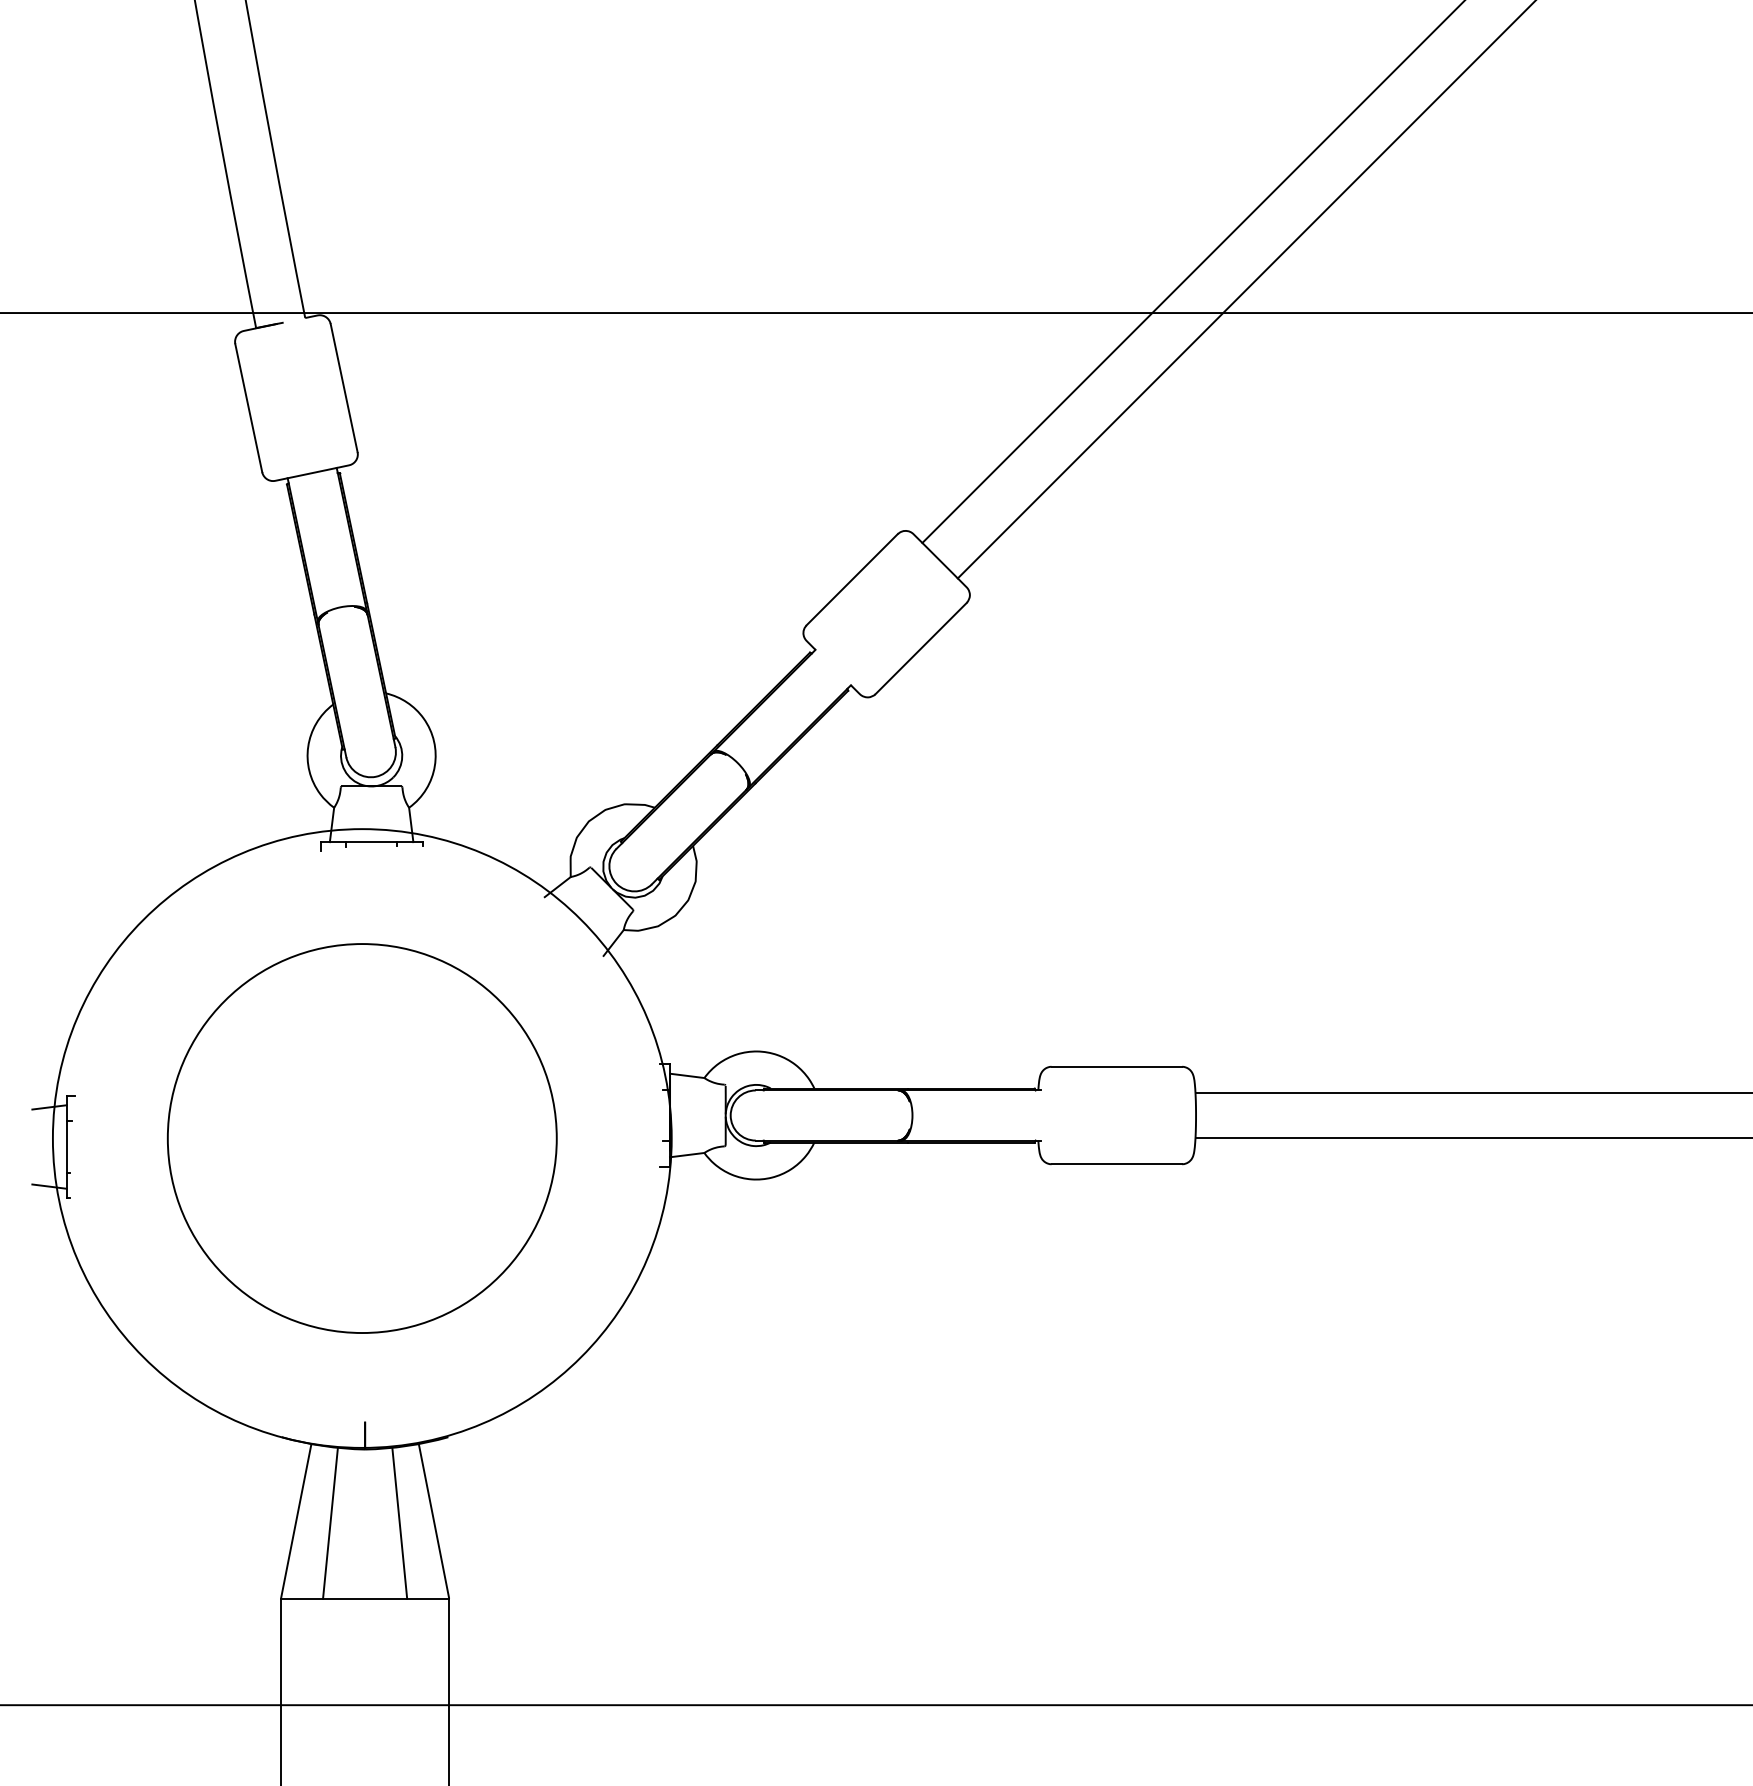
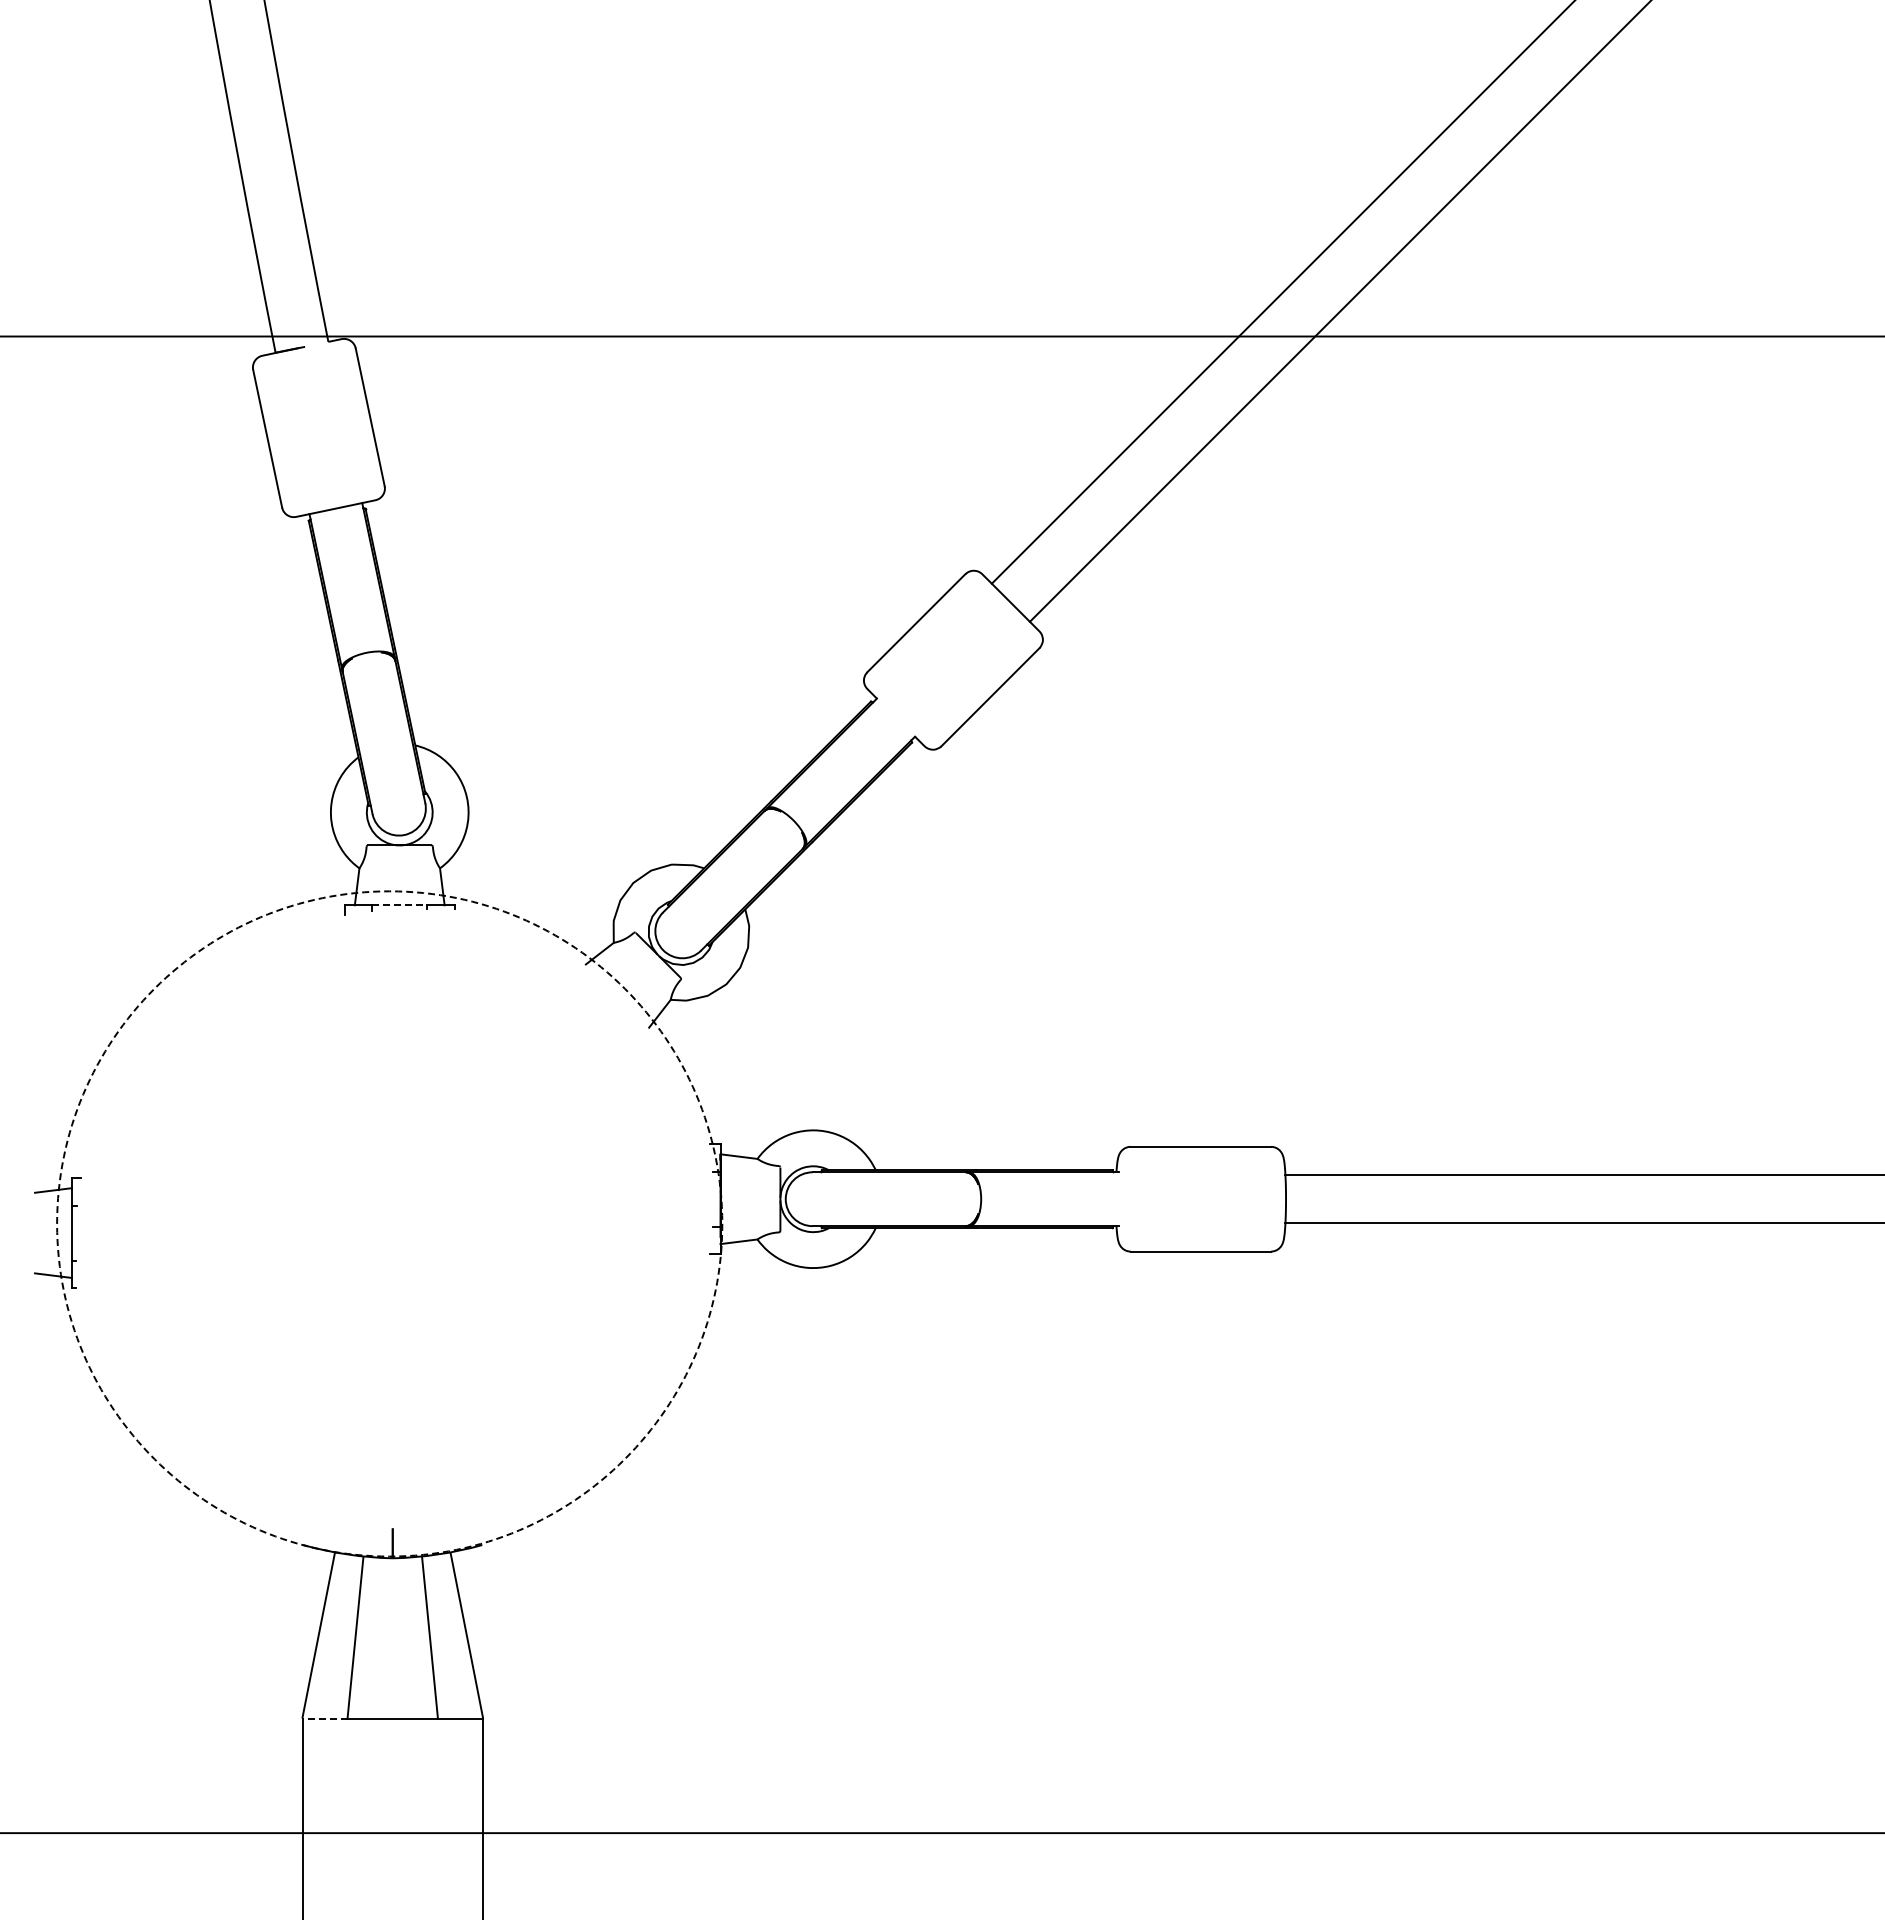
line: (372, 842) -> (400, 905), solid -> dashed
circle: (362, 1138) -> (389, 1223), removed
circle: (362, 1138) -> (389, 1223), solid -> dashed
line: (301, 1598) -> (324, 1718), solid -> dashed

